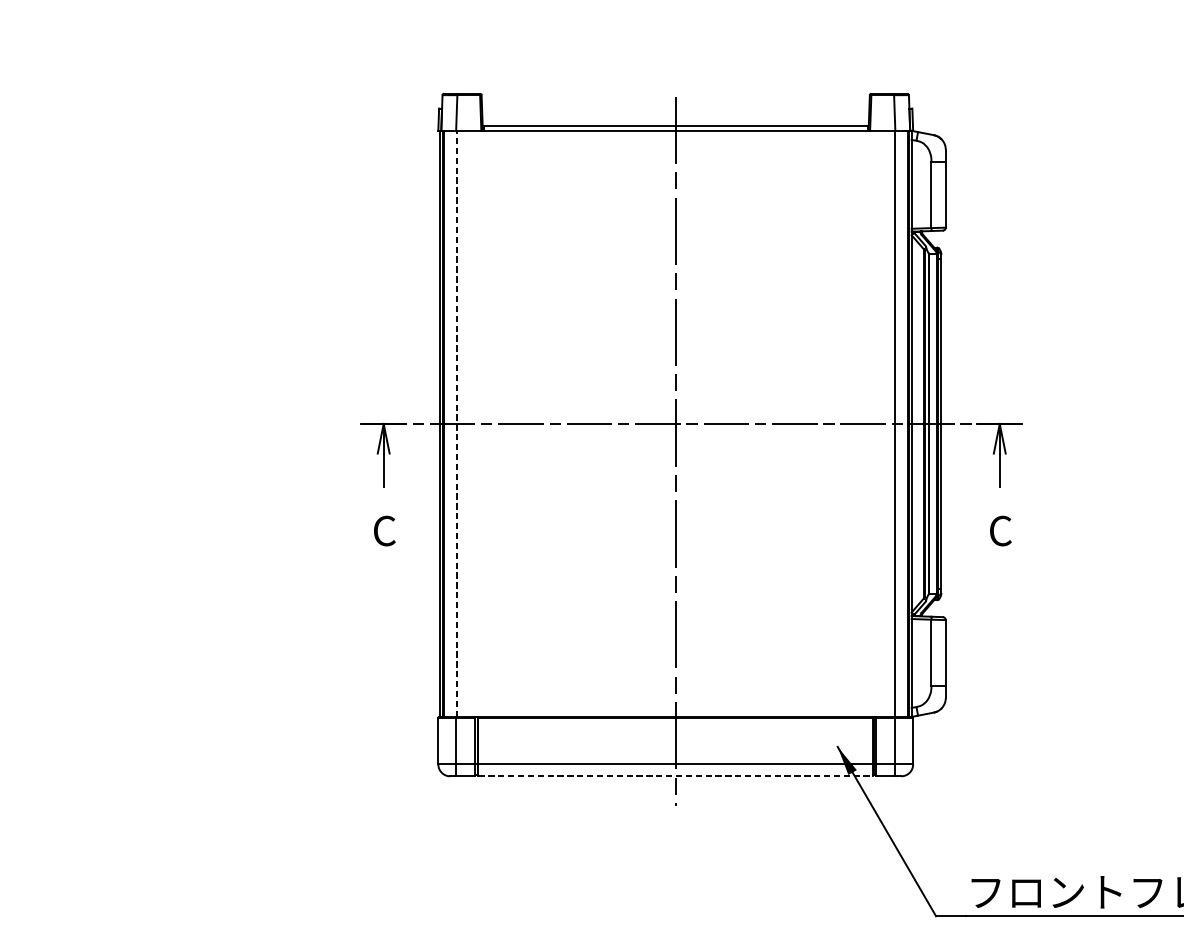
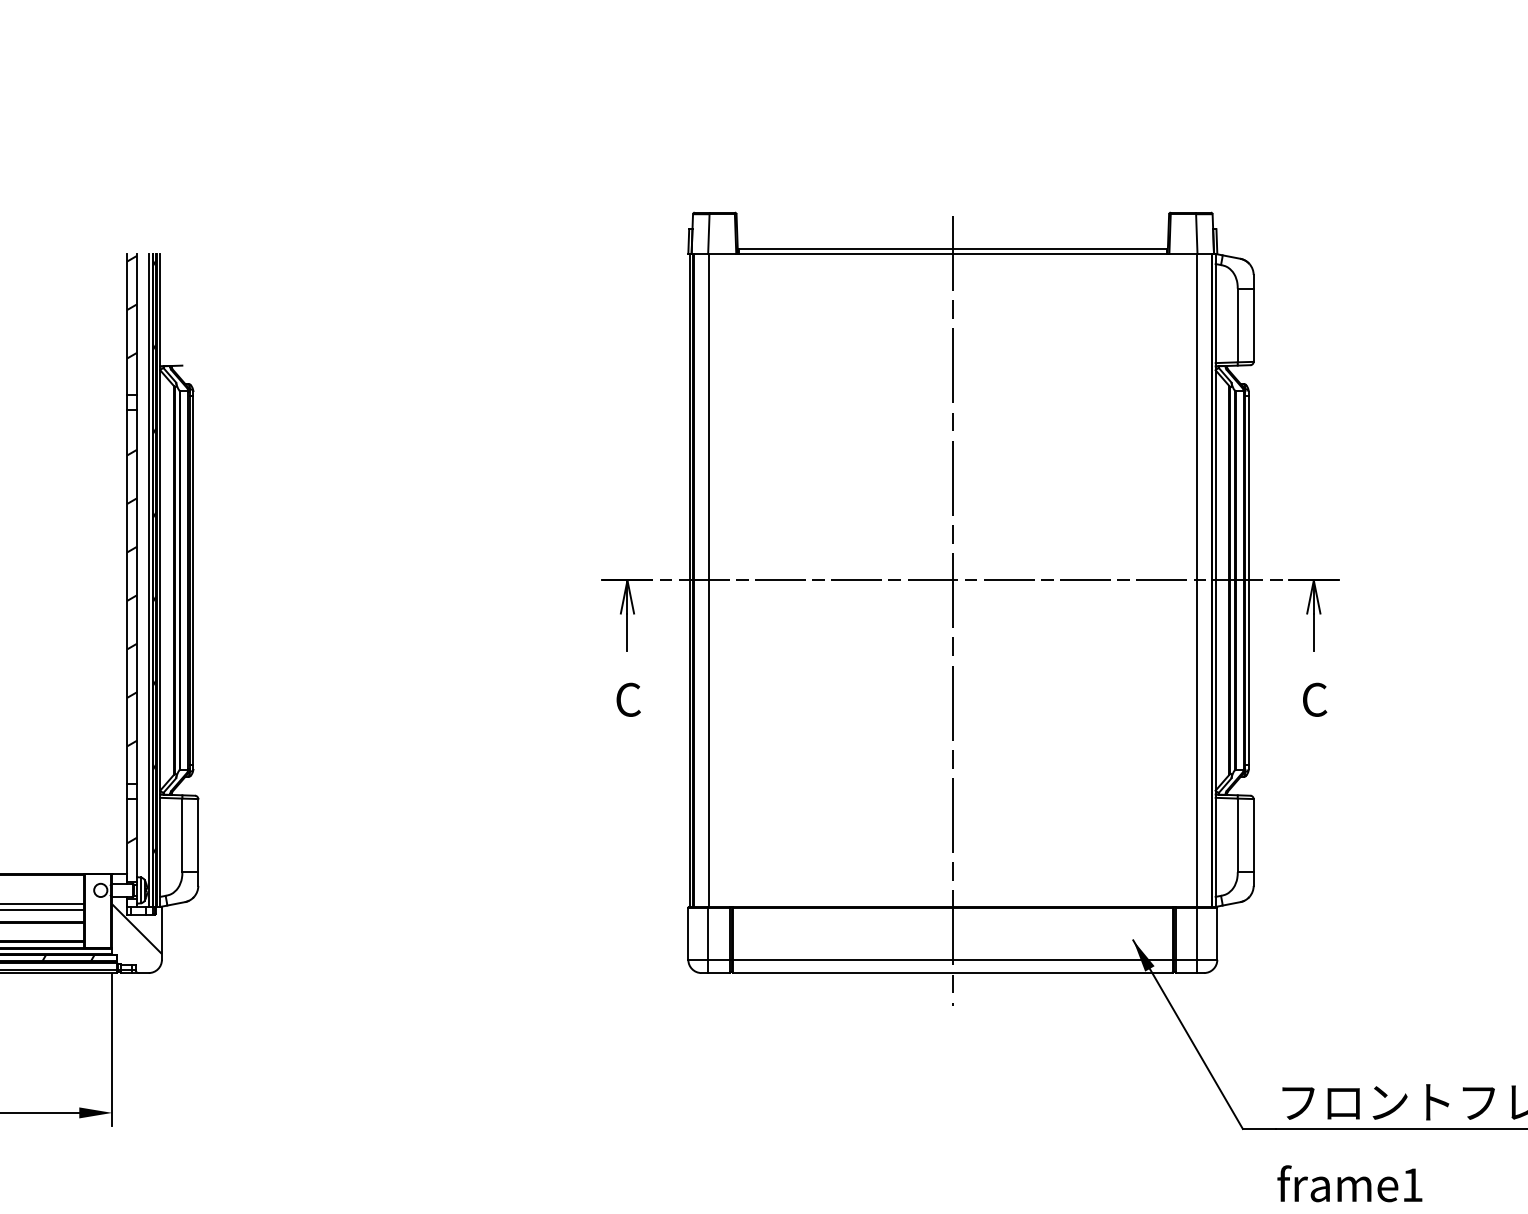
line: (457, 423) -> (709, 579), dashed -> solid
line: (675, 776) -> (952, 973), dashed -> solid

